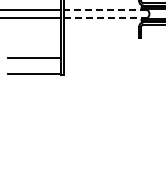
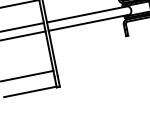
line: (105, 9) -> (87, 14), dashed -> solid
line: (106, 18) -> (90, 22), dashed -> solid

